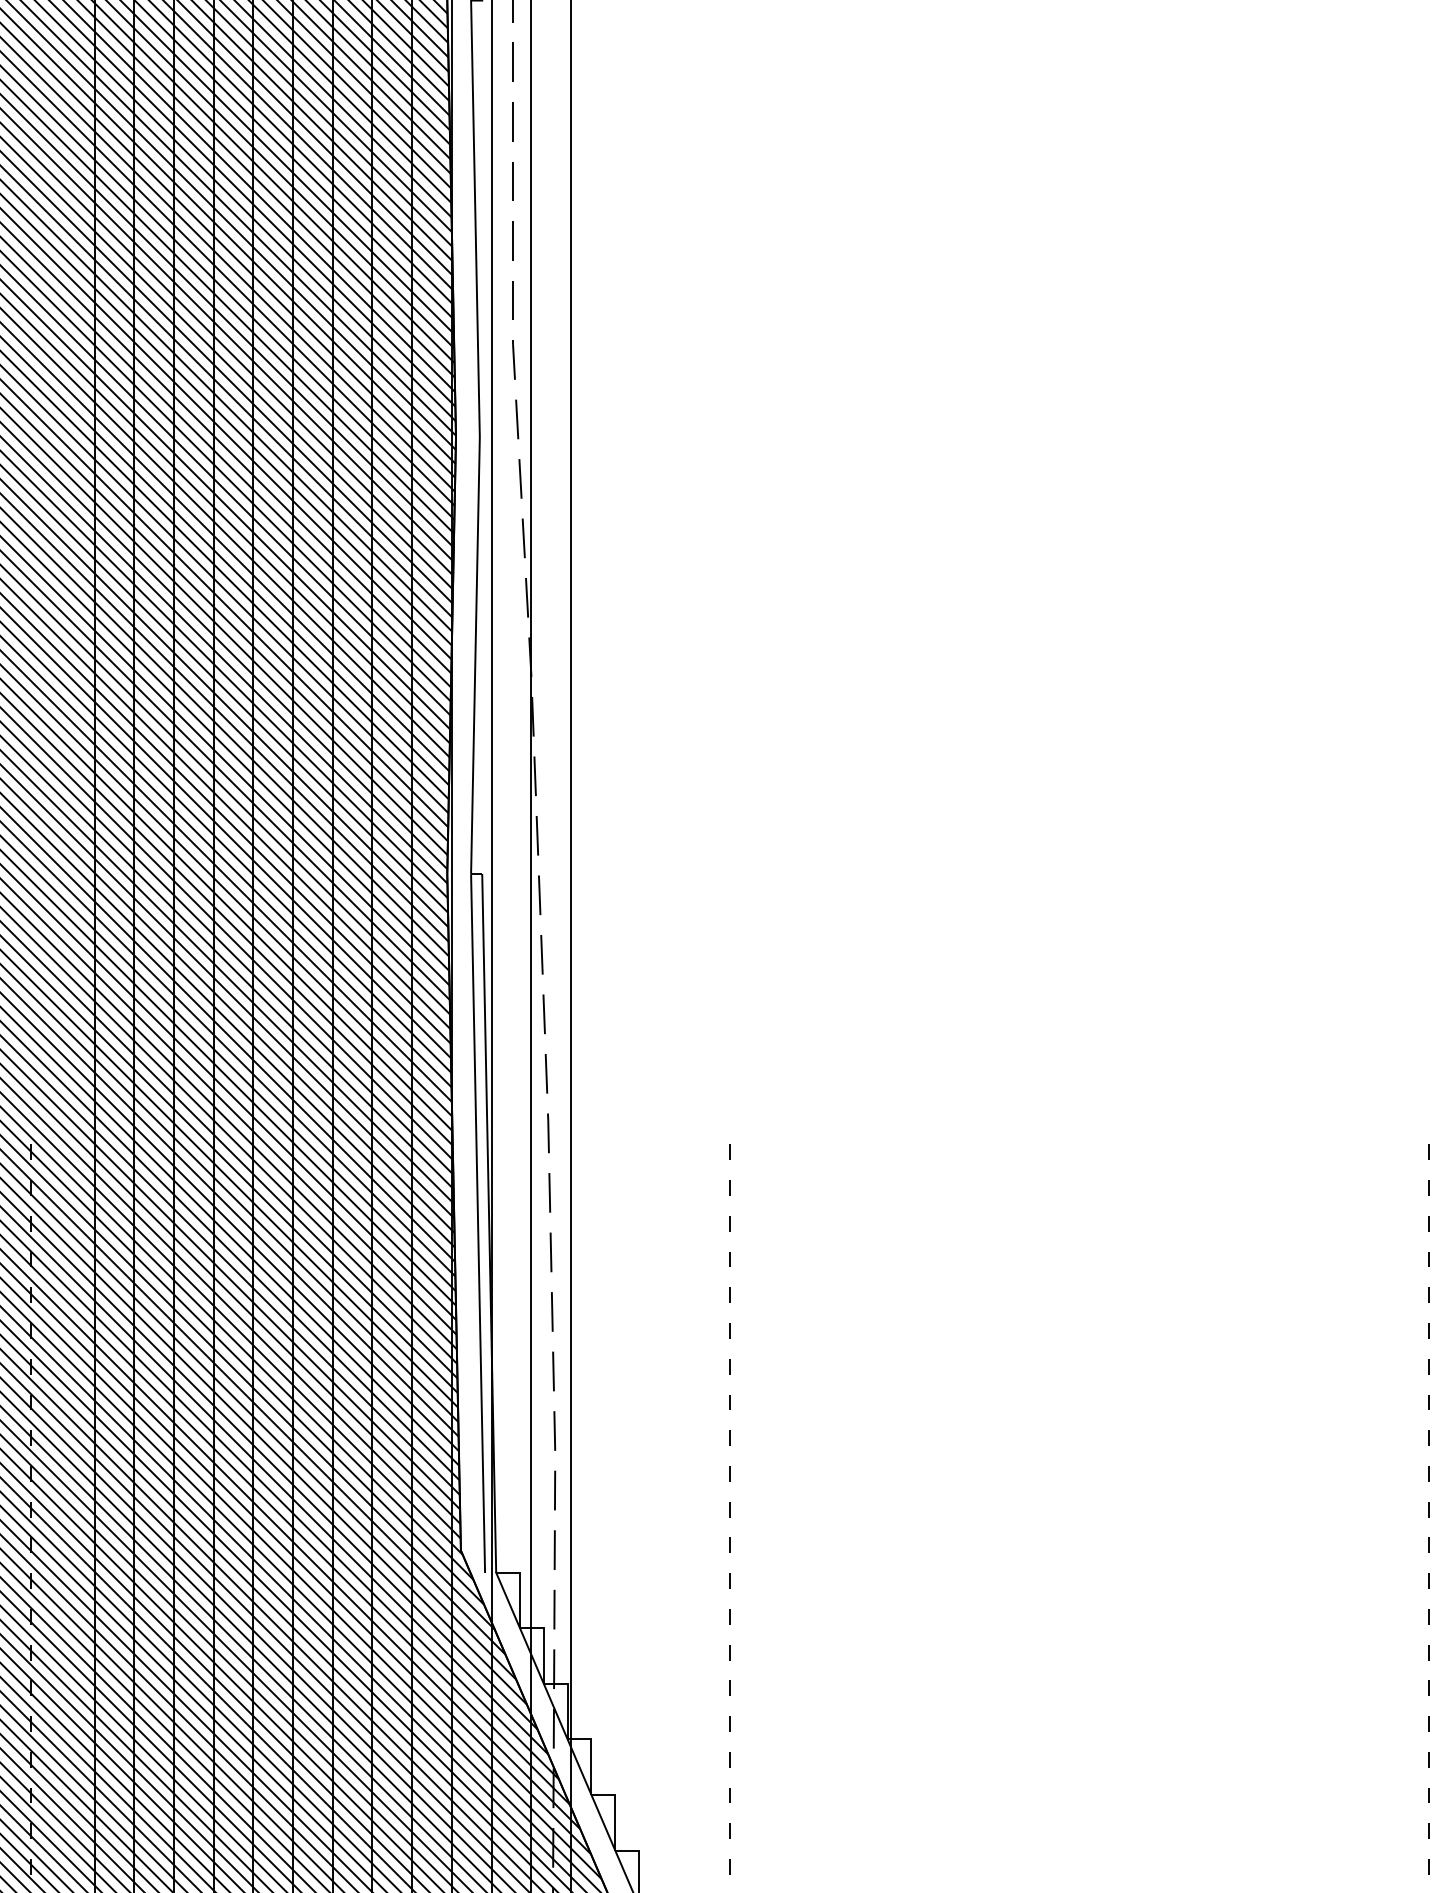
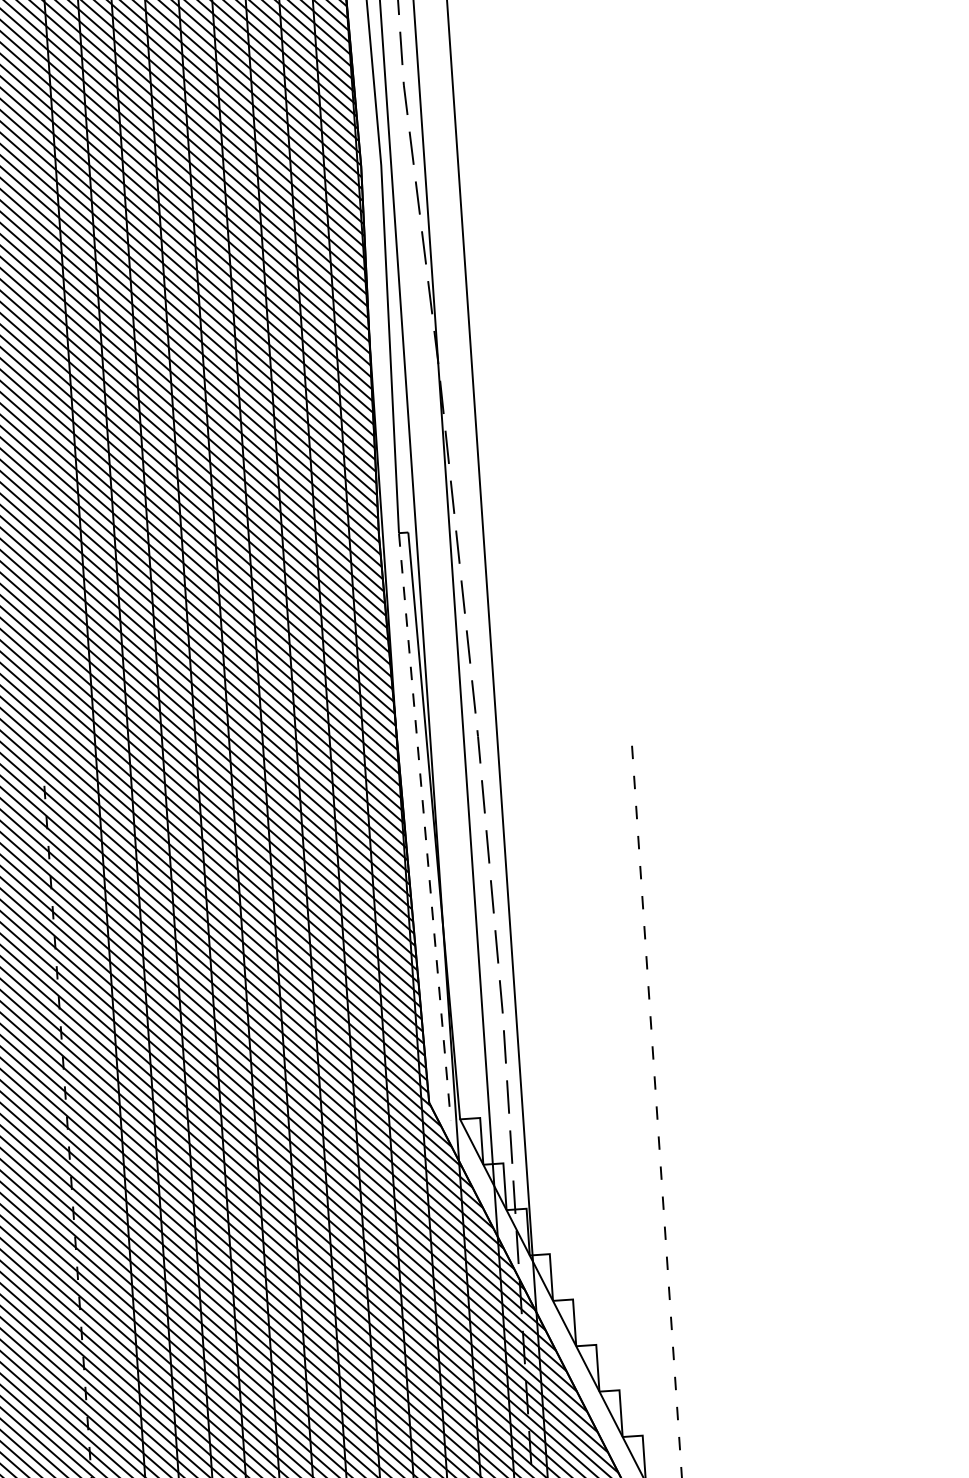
line: (478, 1224) -> (425, 827), solid -> dashed

